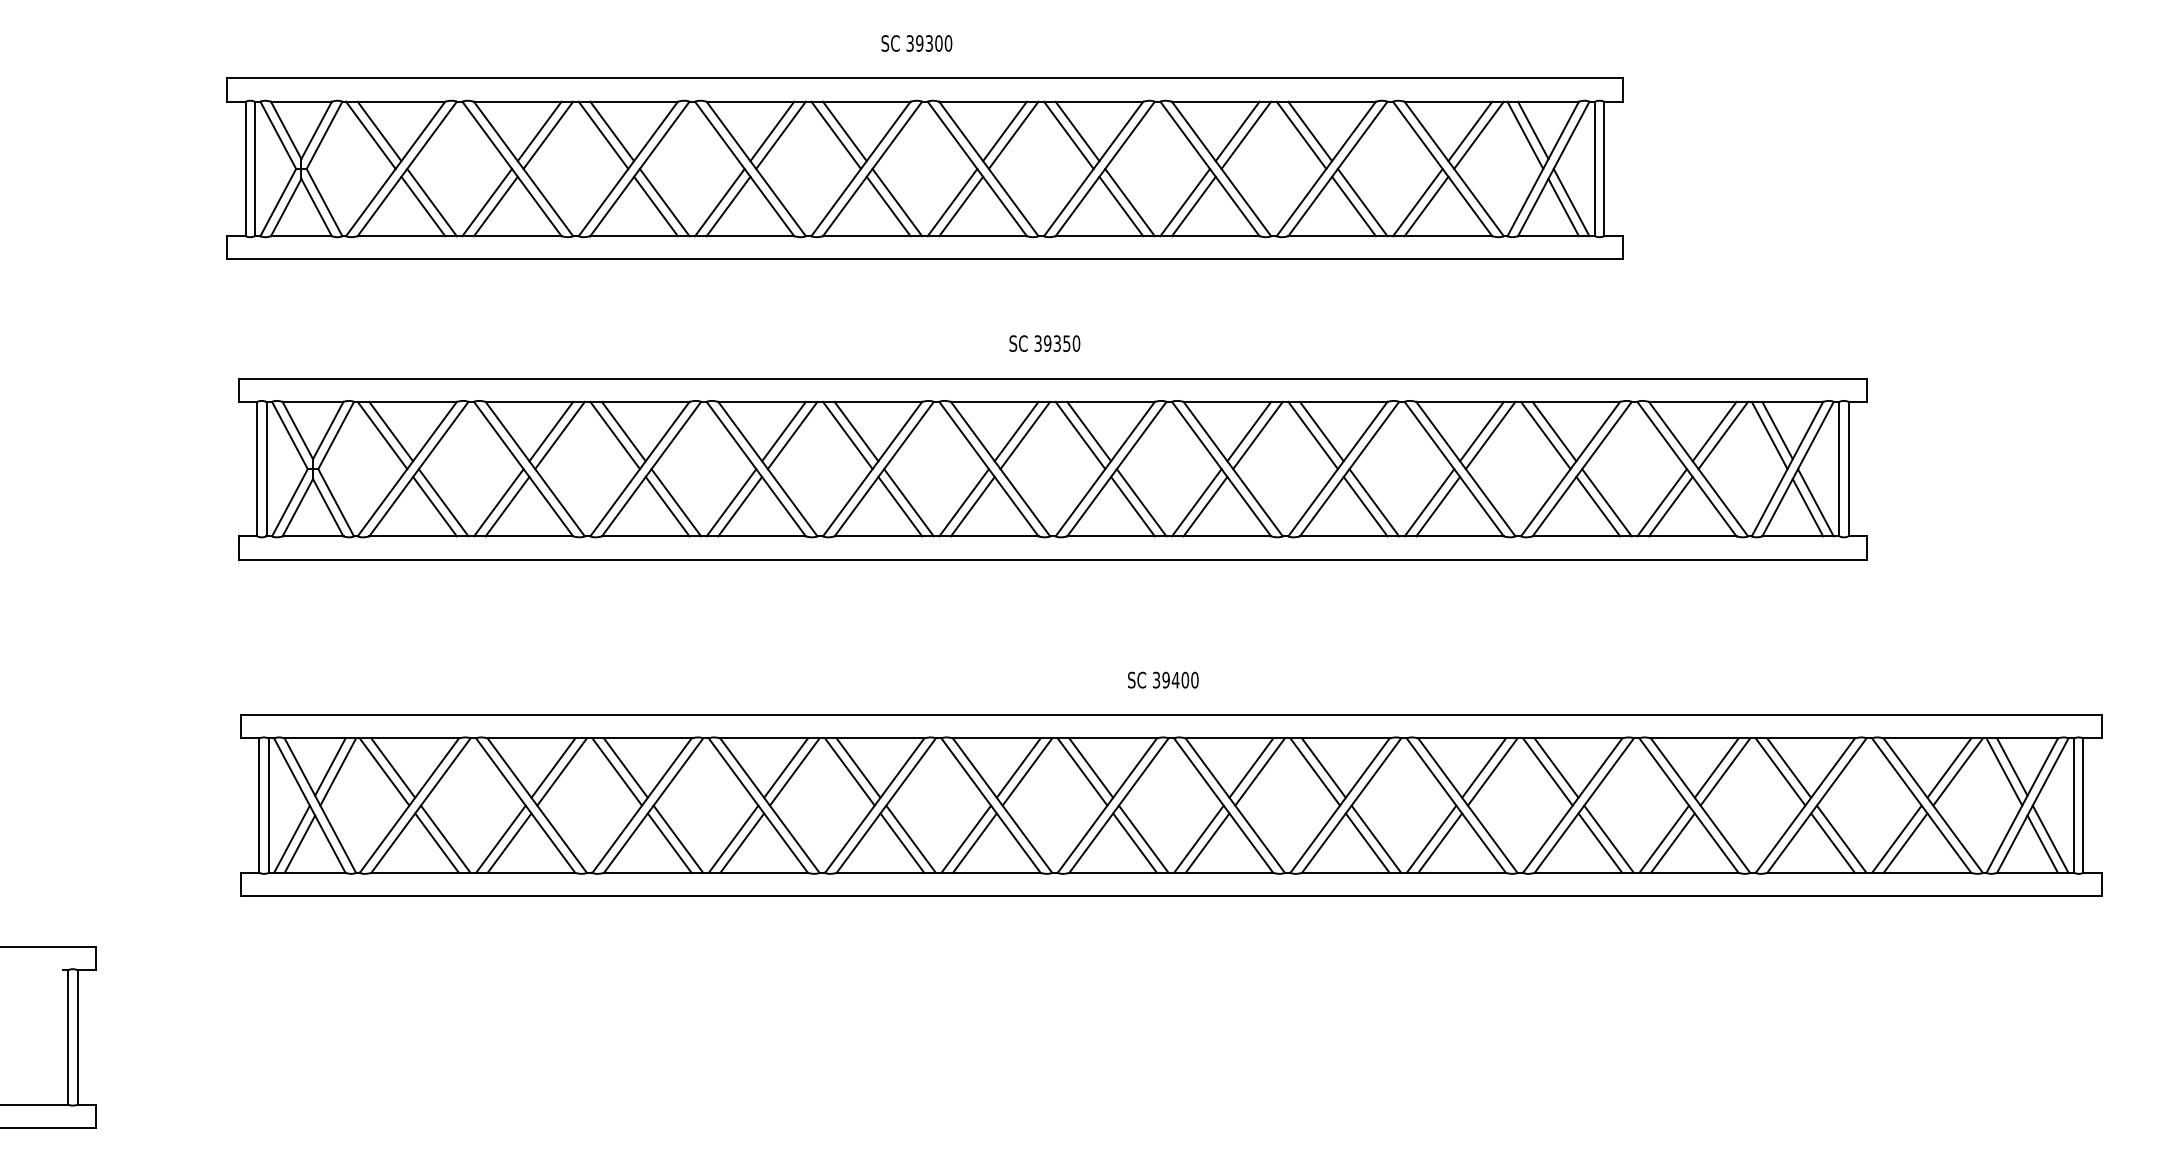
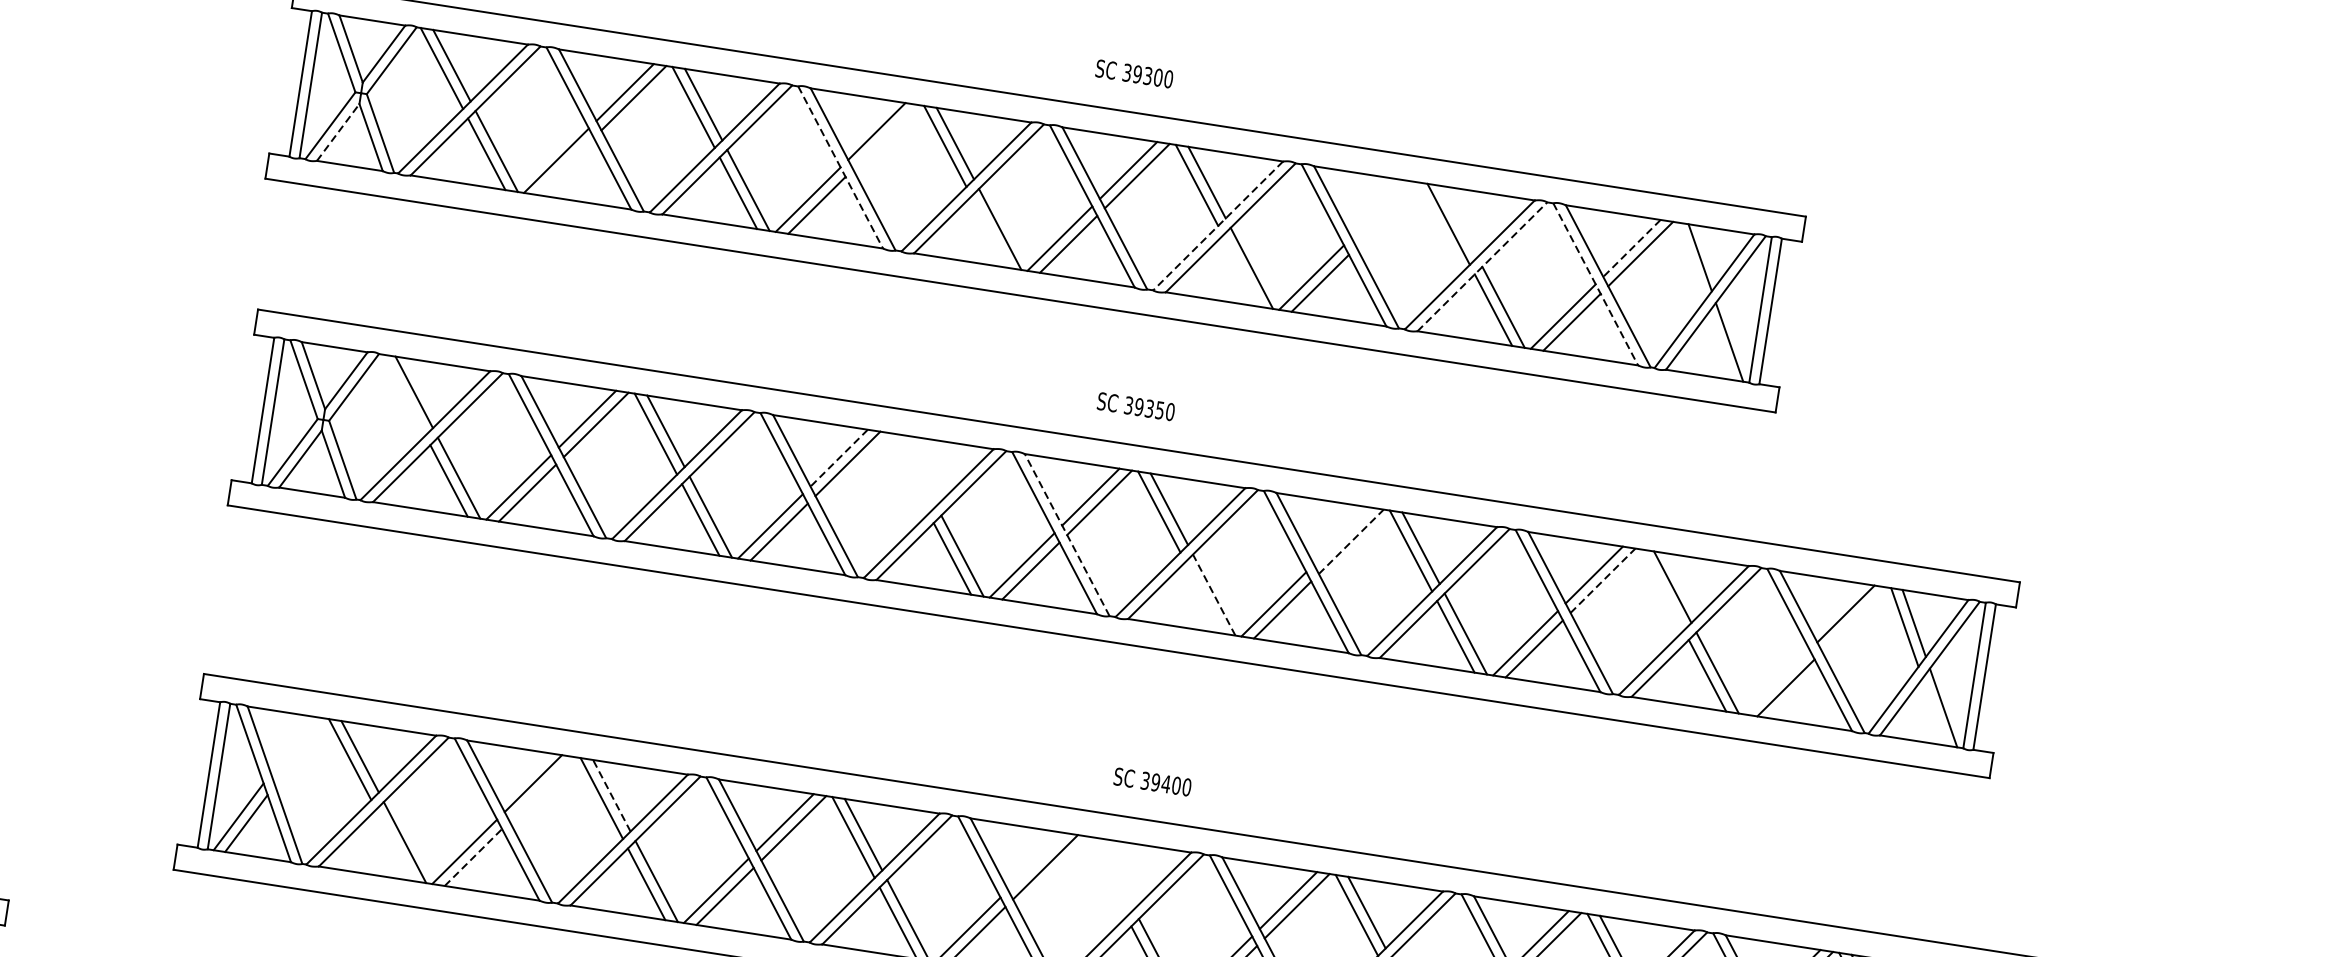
text: (916, 43) -> (1134, 73), moved
line: (1237, 131) -> (1380, 209), removed
line: (1310, 131) -> (1459, 221), removed
line: (1470, 131) -> (1632, 248), solid -> dashed
line: (780, 134) -> (885, 136), removed
line: (1246, 134) -> (1389, 214), removed
line: (1525, 134) -> (1691, 260), removed
line: (744, 168) -> (840, 166), solid -> dashed
line: (1093, 168) -> (1218, 225), solid -> dashed
line: (1337, 168) -> (1482, 266), solid -> dashed
line: (1442, 168) -> (1595, 283), solid -> dashed
line: (495, 206) -> (564, 166), removed
line: (888, 206) -> (989, 232), removed
line: (1121, 206) -> (1242, 271), removed
line: (286, 207) -> (338, 132), solid -> dashed
line: (1563, 207) -> (1720, 346), removed
line: (783, 431) -> (838, 458), solid -> dashed
line: (856, 431) -> (917, 470), removed
line: (1249, 431) -> (1342, 536), removed
line: (382, 435) -> (404, 395), removed
line: (847, 435) -> (907, 473), removed
line: (1257, 435) -> (1350, 541), solid -> dashed
line: (1490, 435) -> (1602, 580), solid -> dashed
line: (1545, 435) -> (1662, 589), removed
line: (1723, 435) -> (1854, 619), removed
line: (1000, 469) -> (1067, 535), solid -> dashed
line: (1141, 502) -> (1214, 594), solid -> dashed
line: (1661, 502) -> (1776, 681), removed
line: (1132, 506) -> (1203, 597), removed
line: (1807, 507) -> (1933, 711), removed
text: (1163, 679) -> (1153, 781), moved
line: (330, 766) -> (292, 744), removed
line: (1018, 767) -> (1036, 860), removed
line: (1091, 767) -> (1115, 873), removed
line: (625, 768) -> (611, 796), solid -> dashed
line: (338, 771) -> (300, 751), removed
line: (561, 771) -> (541, 788), removed
line: (1082, 771) -> (1105, 875), removed
line: (436, 842) -> (394, 844), removed
line: (509, 843) -> (473, 857), solid -> dashed

